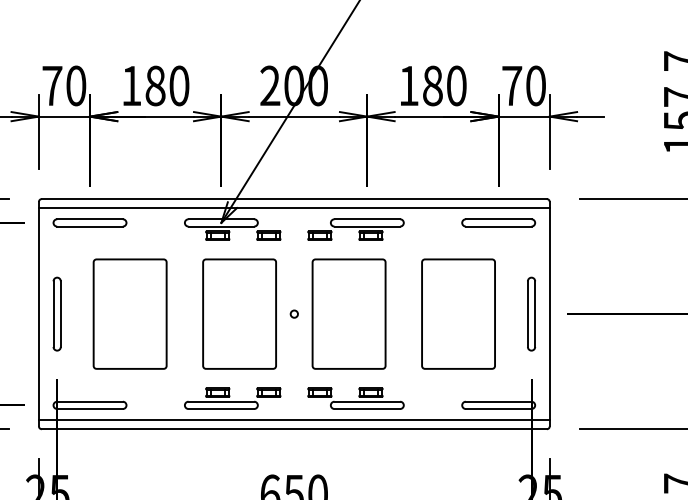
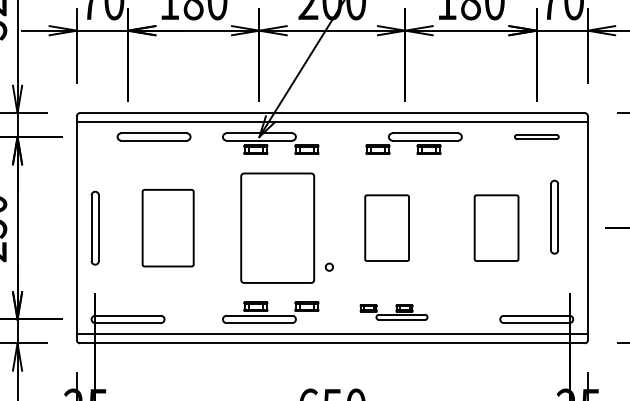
part: (89, 222) -> (153, 136), moved
part: (498, 222) -> (536, 136), size x0.6
part: (355, 229) -> (413, 143), moved
part: (129, 313) -> (167, 227), size x0.7
circle: (293, 313) -> (328, 266), moved
part: (348, 313) -> (386, 227), size x0.6
part: (458, 313) -> (496, 227), size x0.6
part: (531, 313) -> (554, 216), moved
part: (355, 398) -> (393, 312), size x0.7

